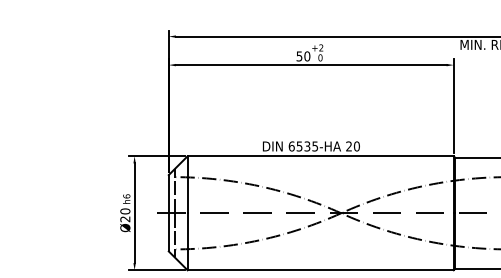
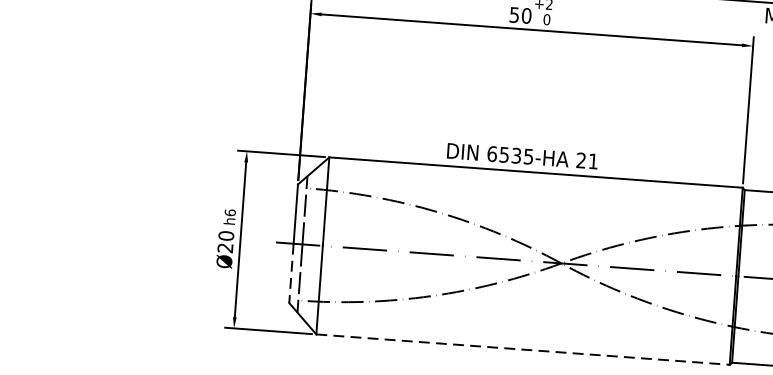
text: (356, 146) -> (592, 161), 20 -> 21
line: (168, 232) -> (290, 273), solid -> dashed
line: (321, 270) -> (524, 350), solid -> dashed

